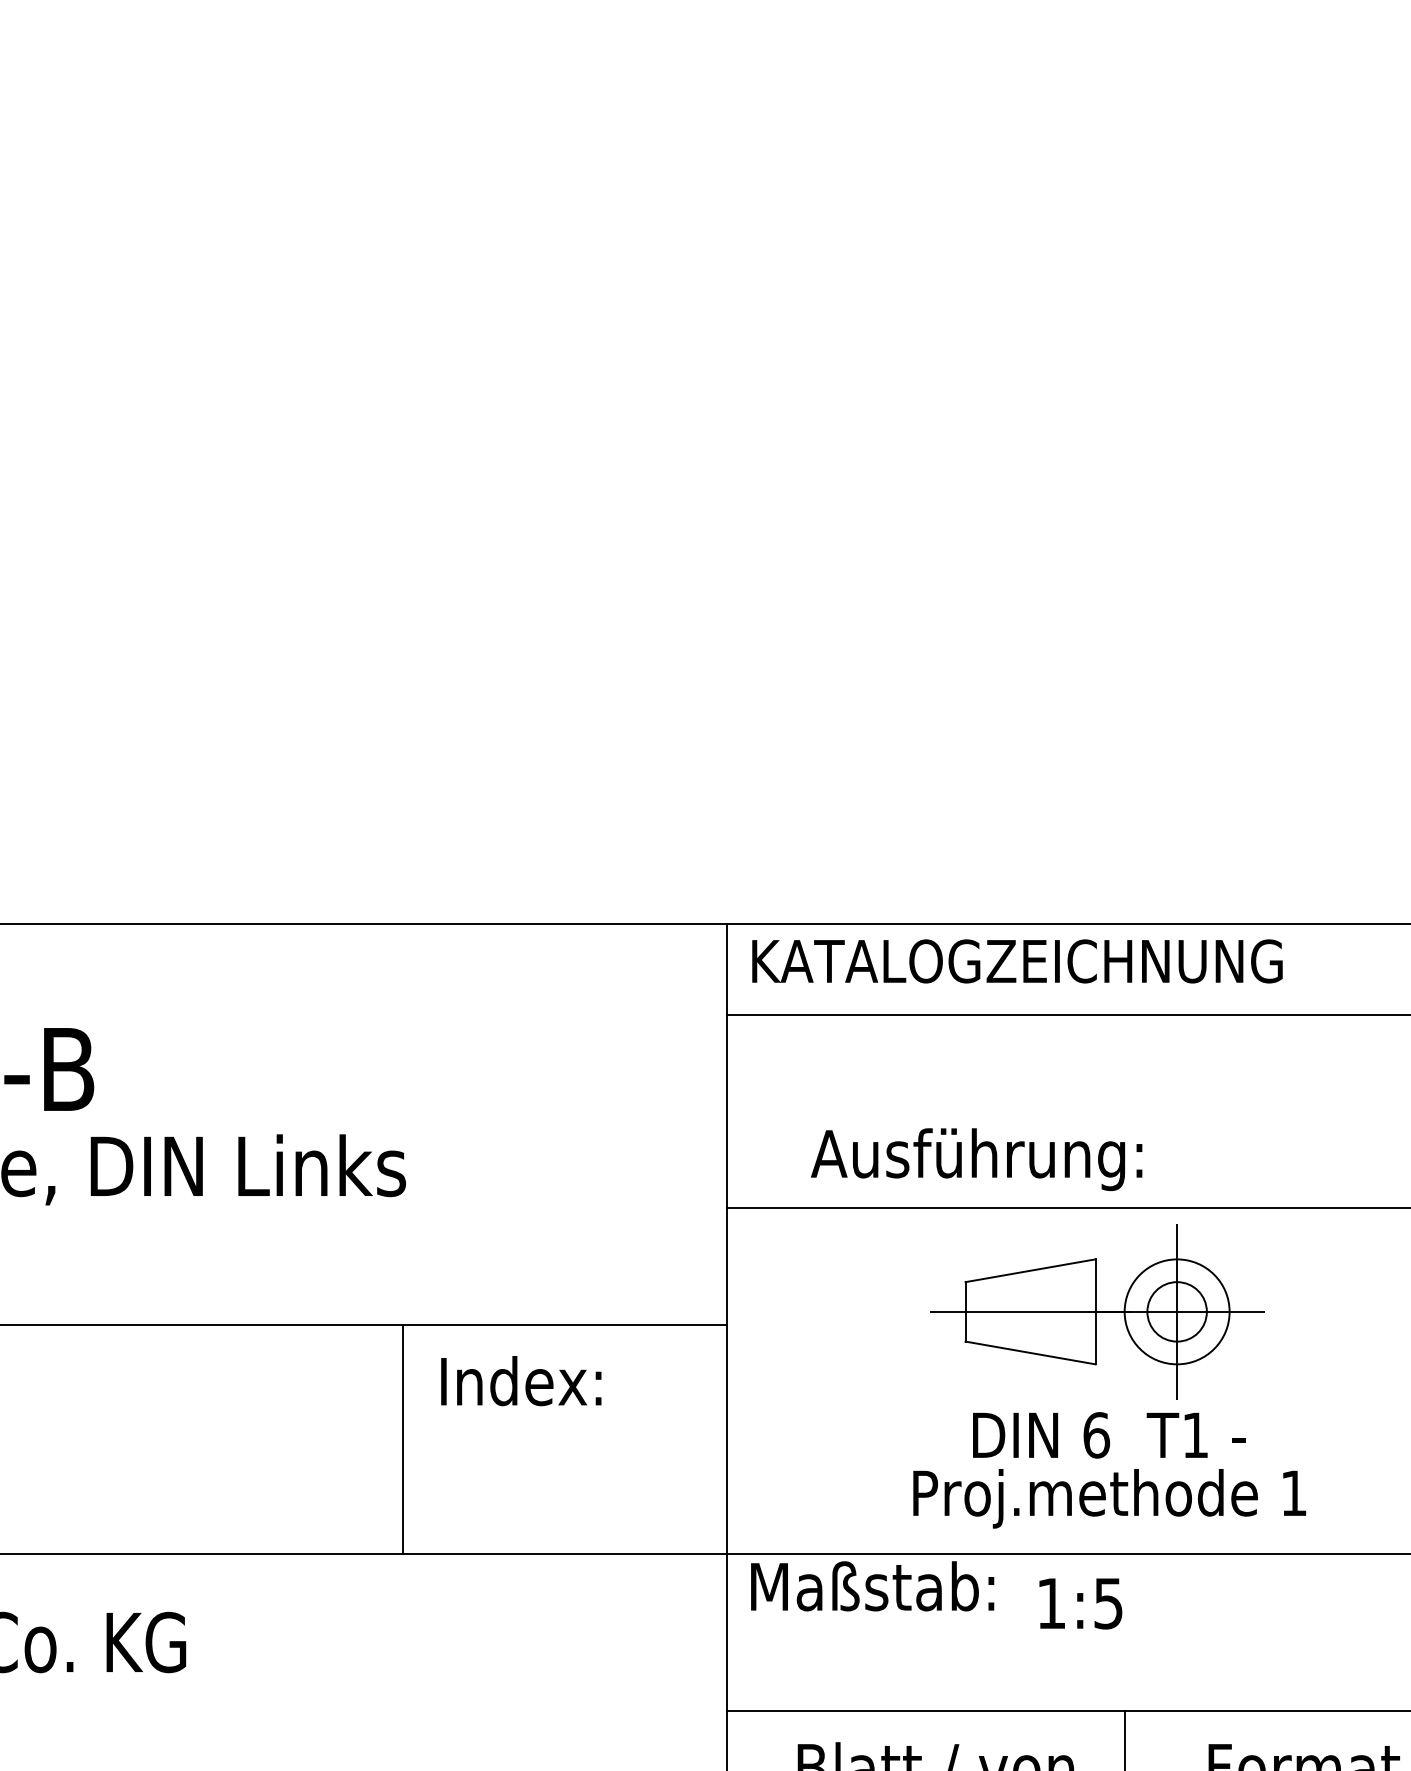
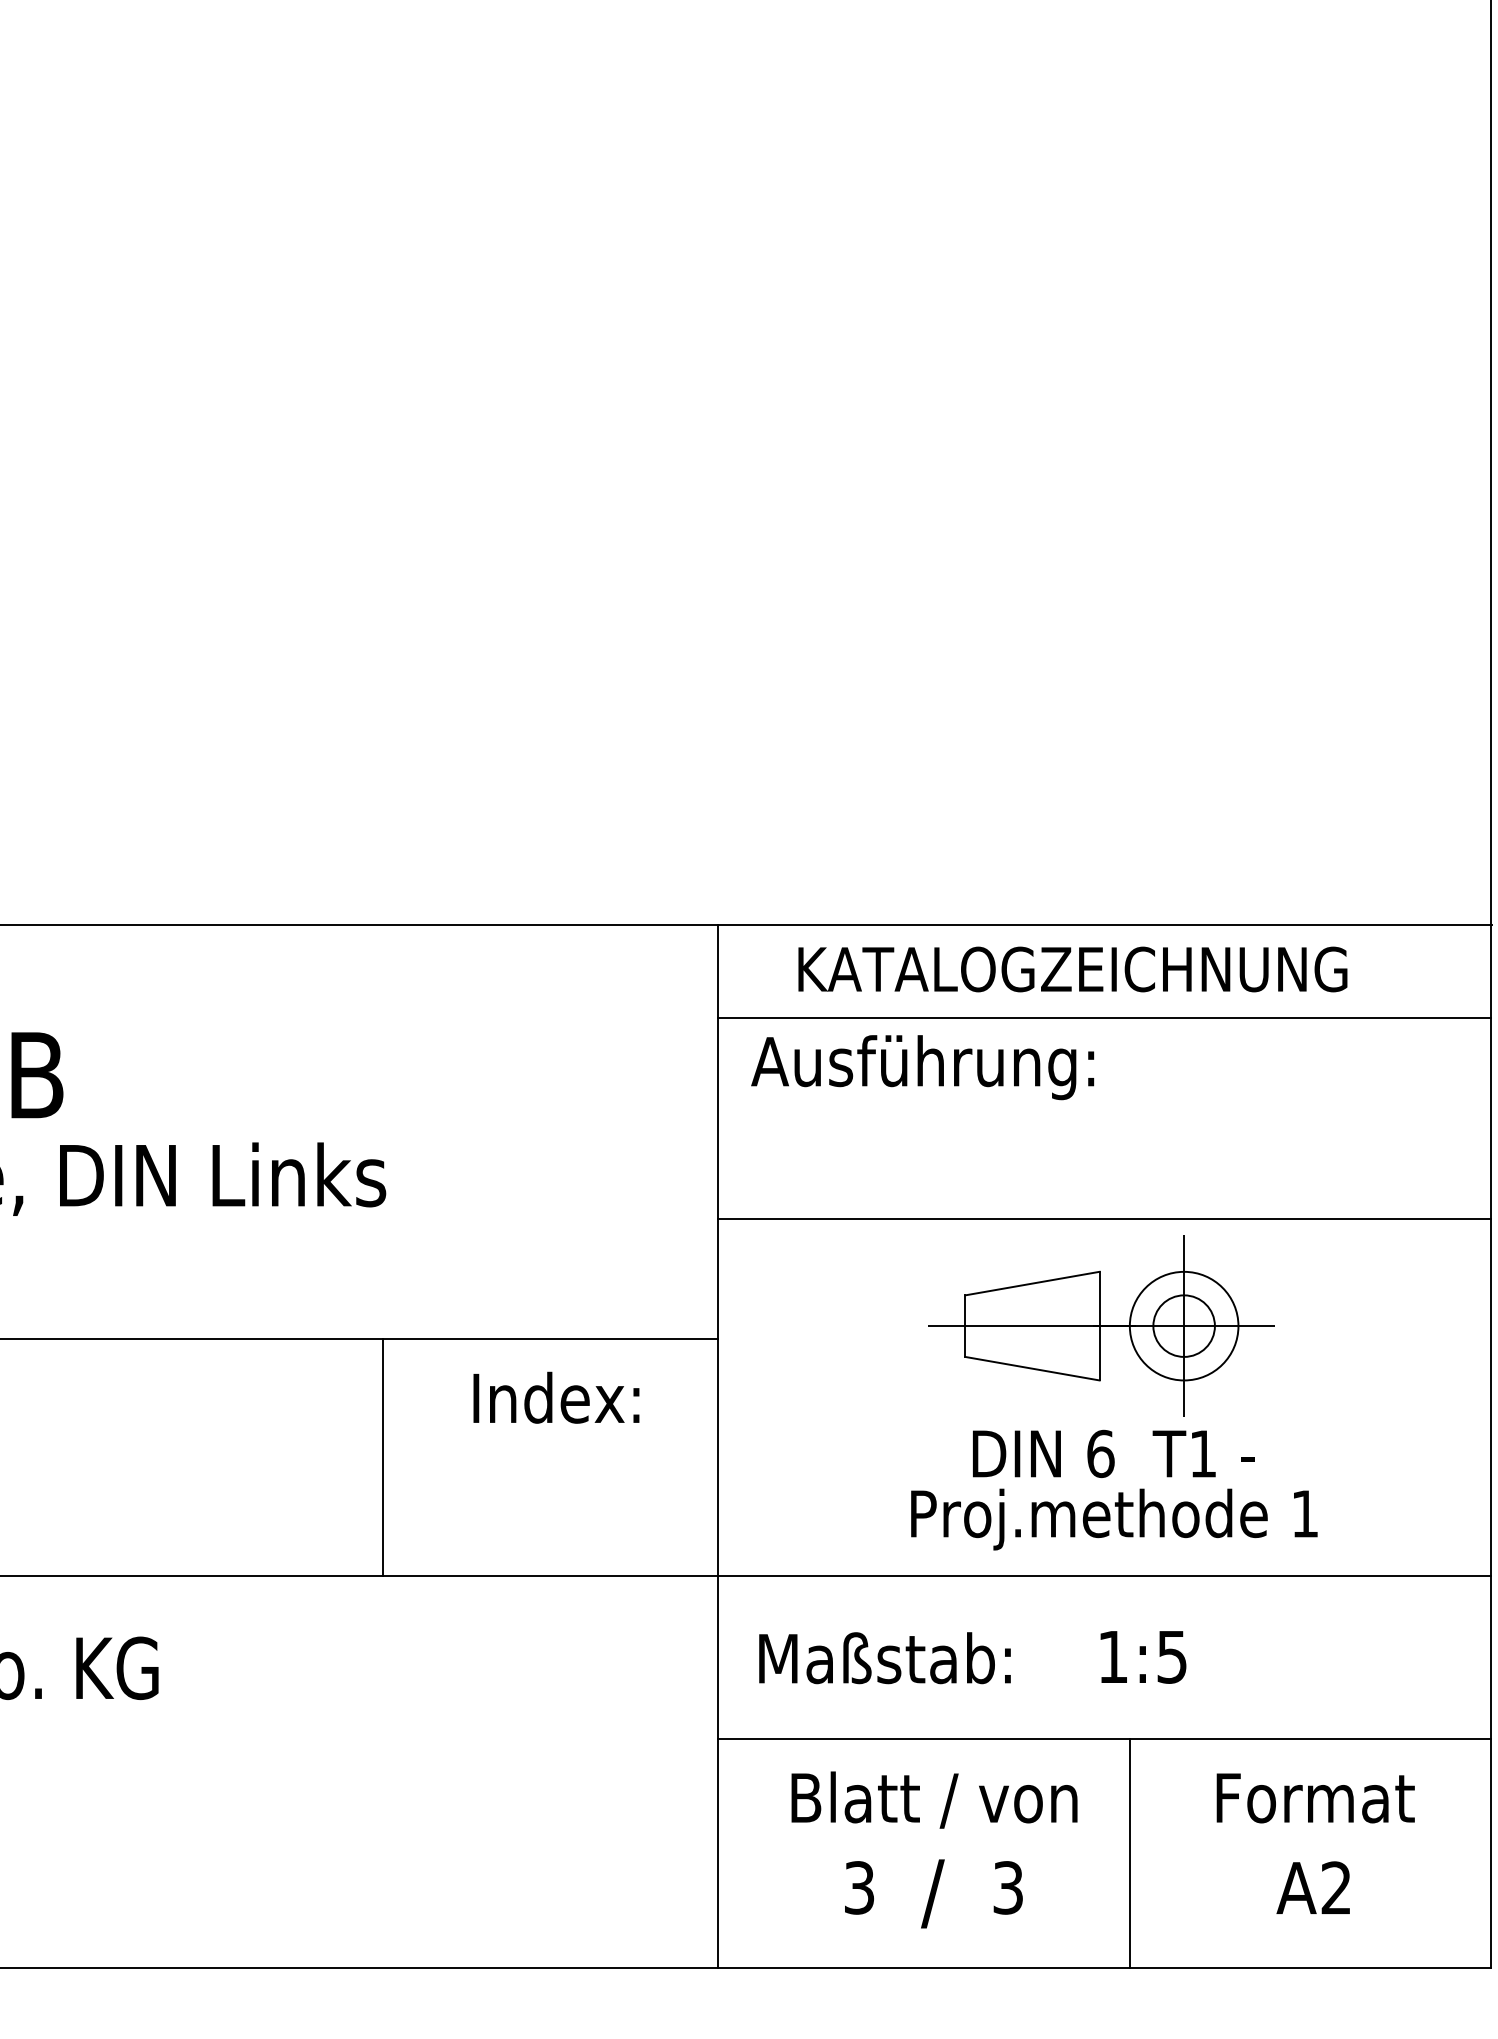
text: (1017, 961) -> (1072, 969), moved
text: (976, 1159) -> (922, 1067), moved
text: (521, 1380) -> (556, 1397), moved
text: (872, 1586) -> (884, 1658), moved
text: (1080, 1604) -> (1143, 1657), moved

